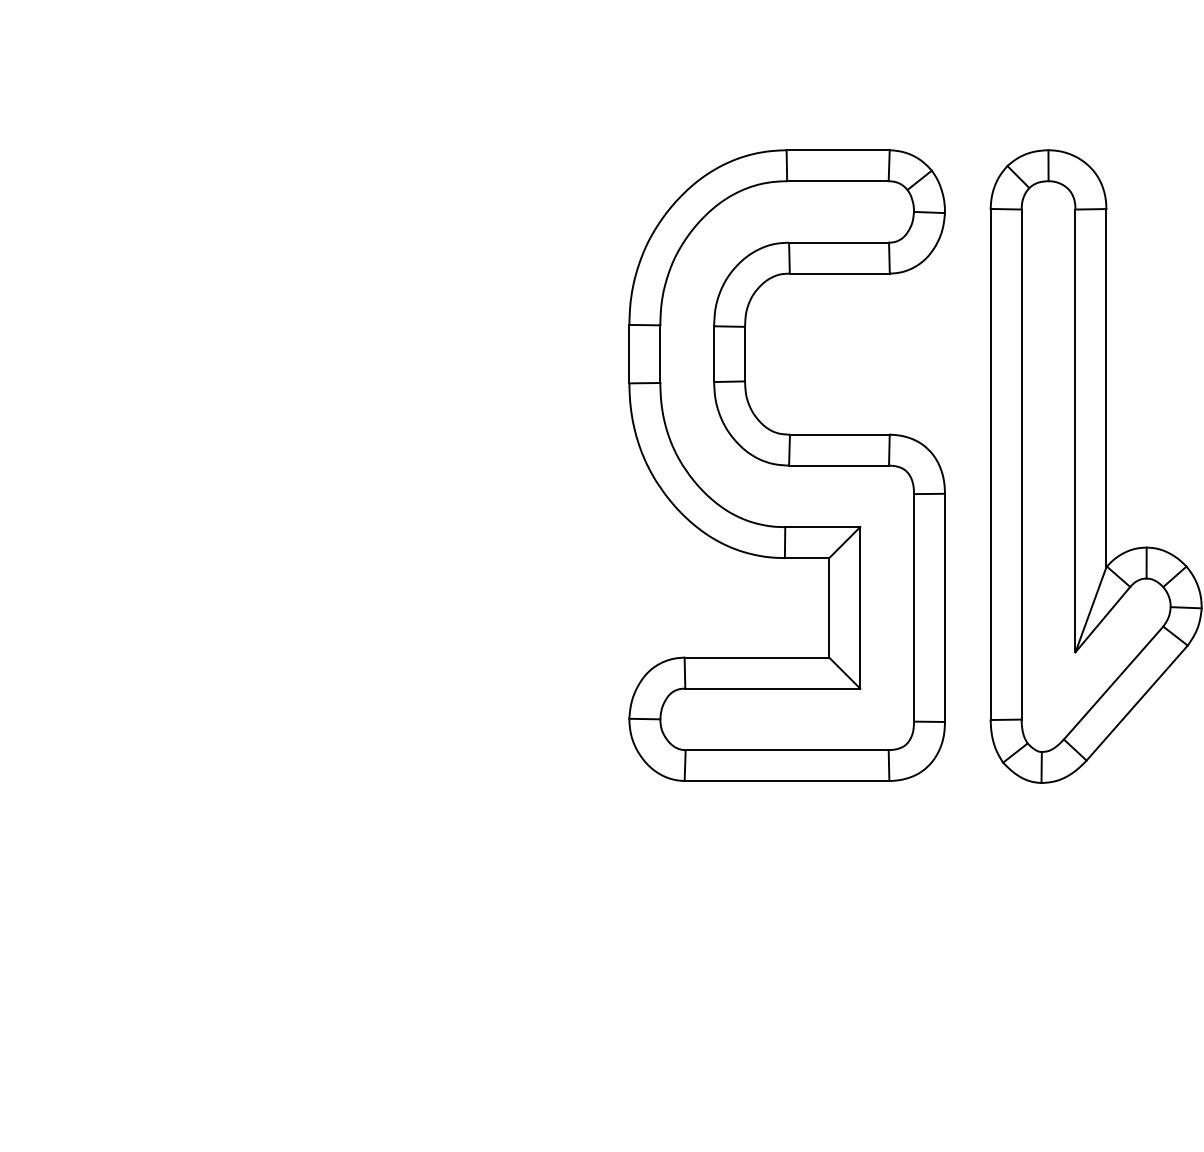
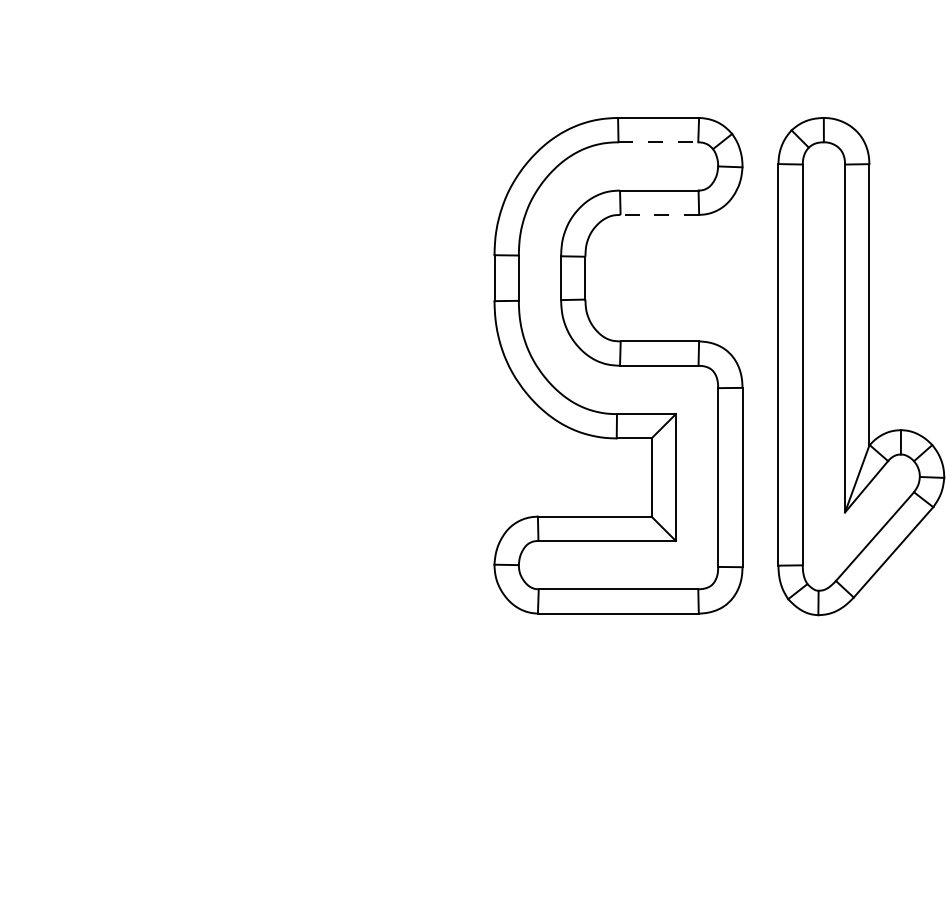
line: (838, 181) -> (658, 142), solid -> dashed
line: (839, 273) -> (659, 214), solid -> dashed

